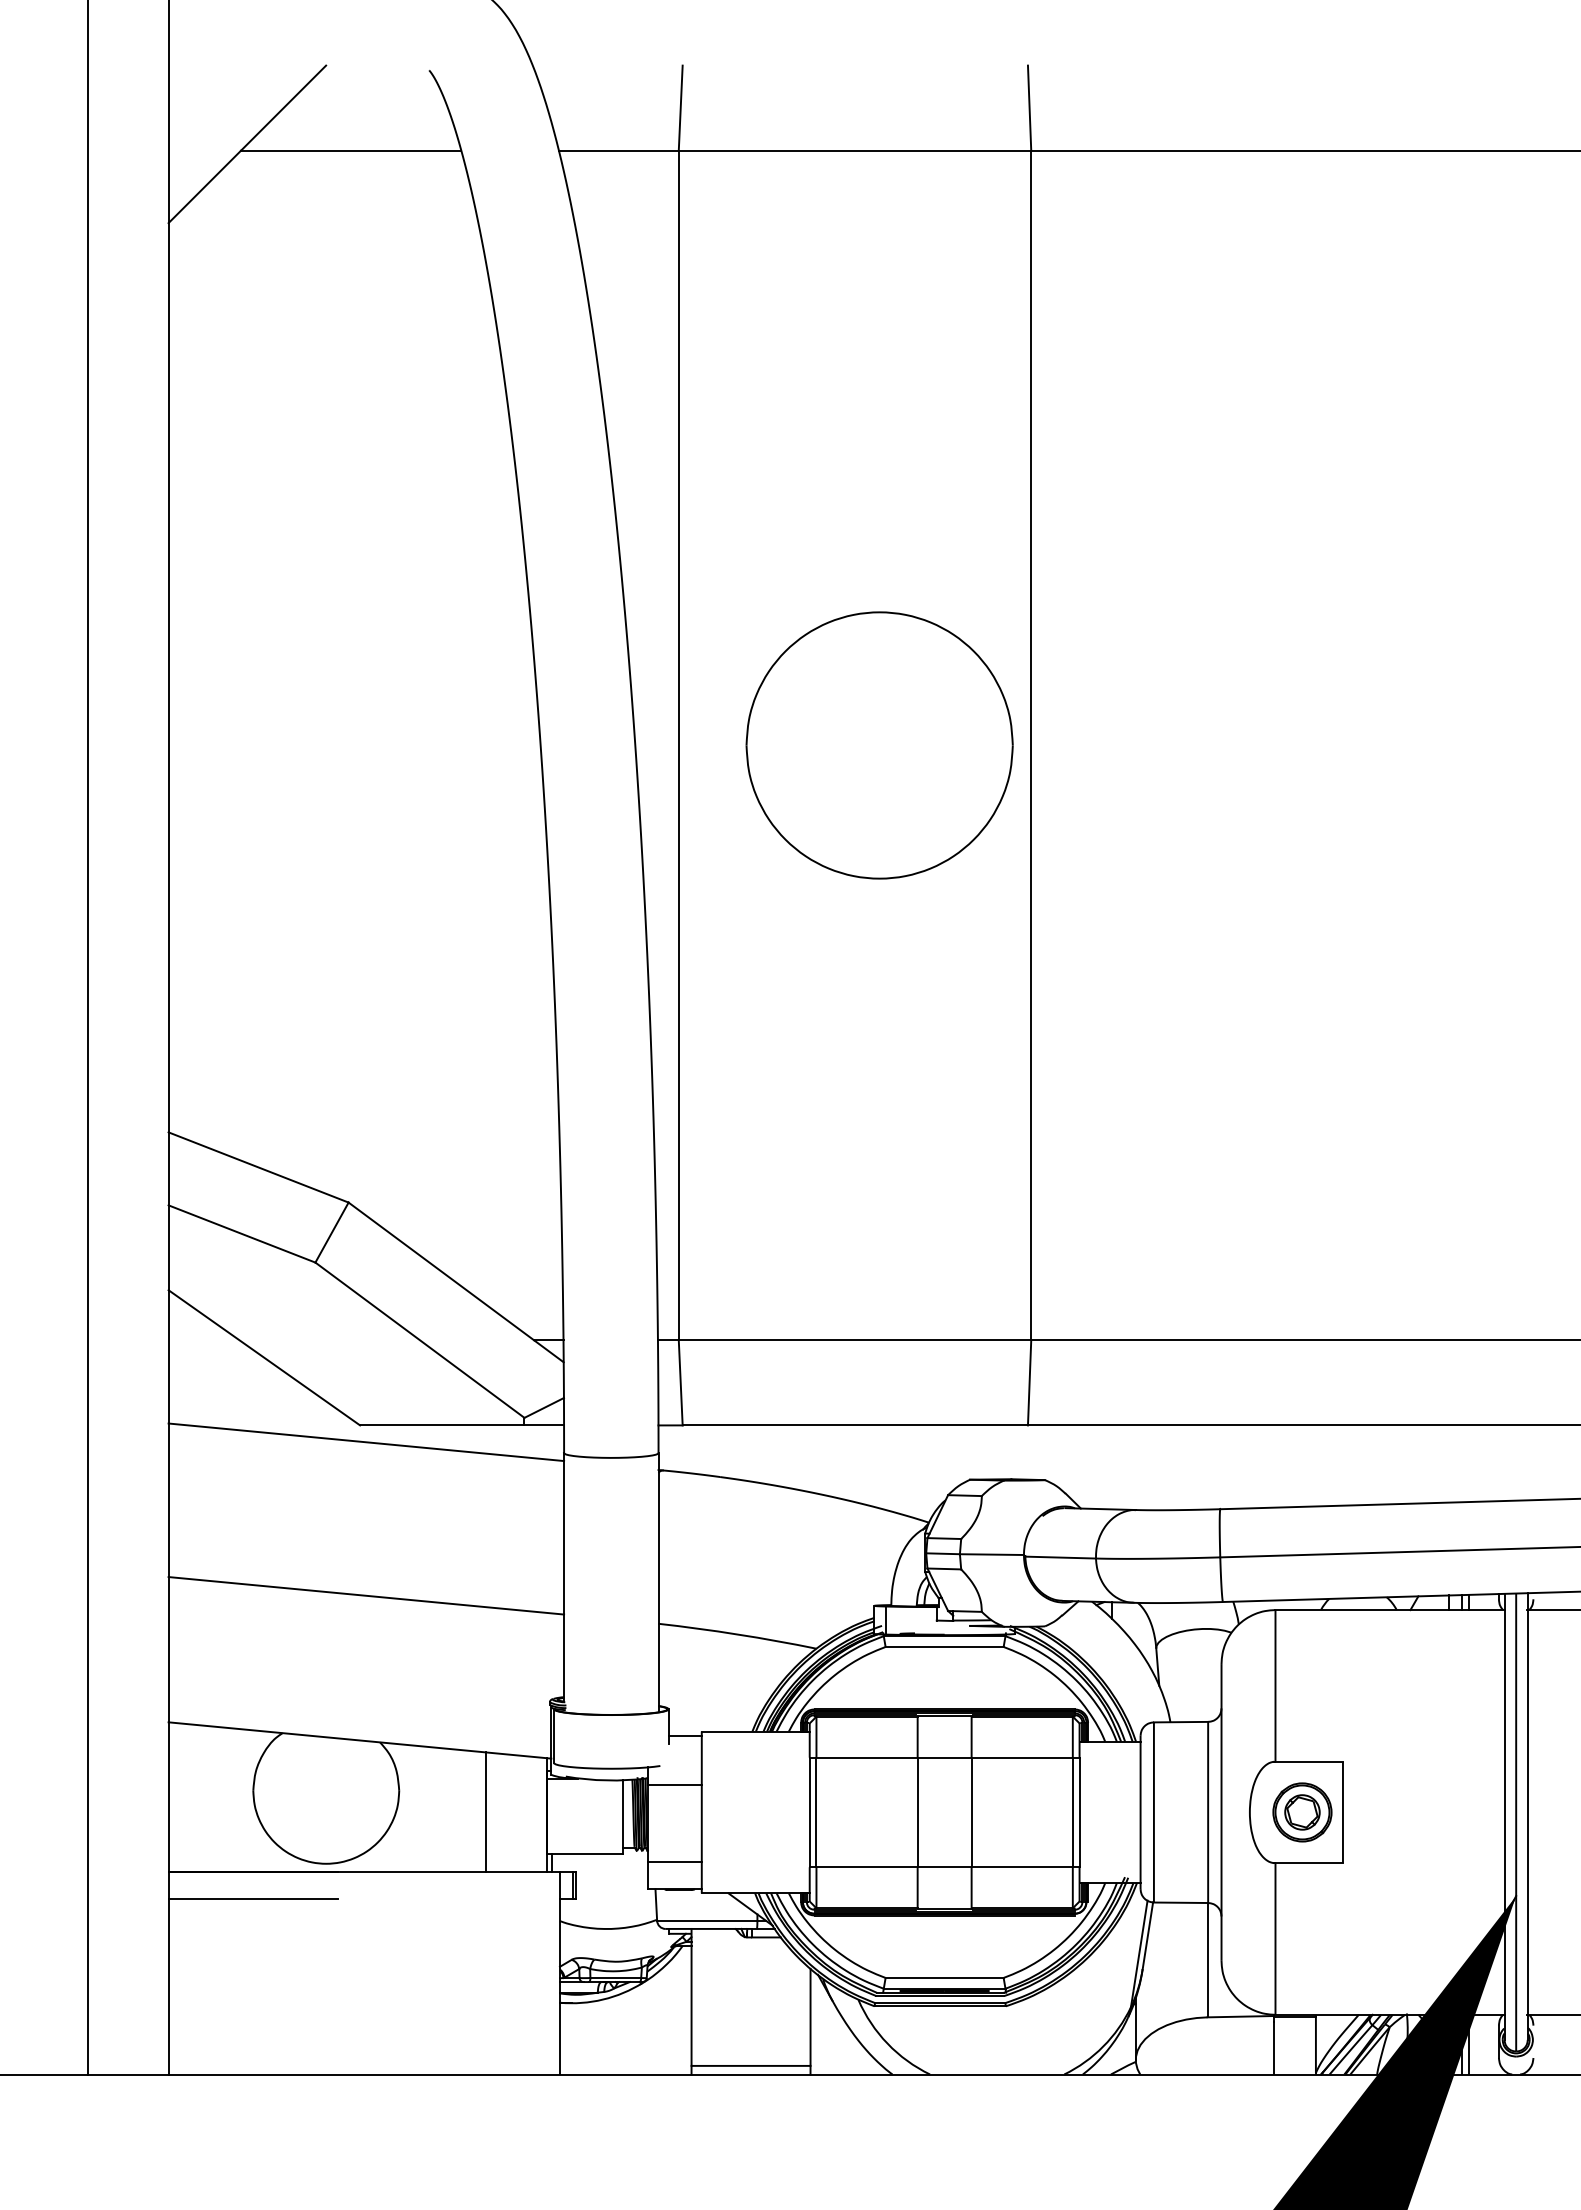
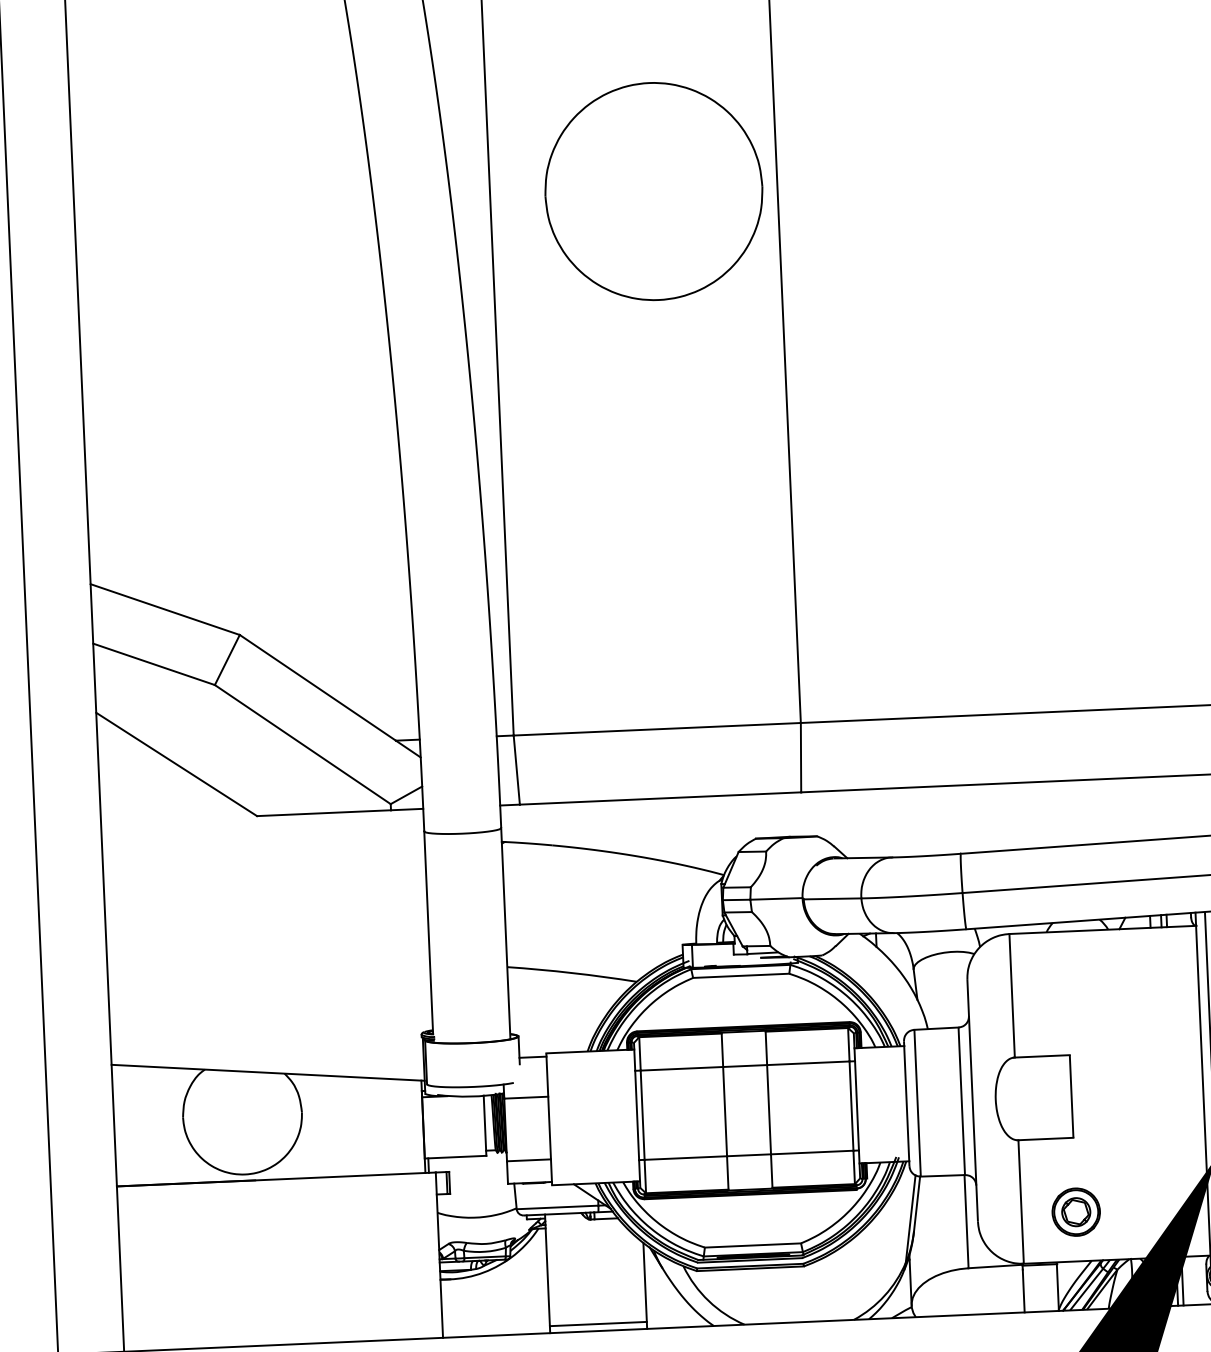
part: (879, 745) -> (653, 191), moved
line: (366, 1442) -> (262, 829), removed
line: (366, 1595) -> (268, 954), removed
line: (485, 1811) -> (372, 1126), removed
part: (1302, 1812) -> (1076, 1212), moved
line: (253, 1898) -> (187, 1205), removed

